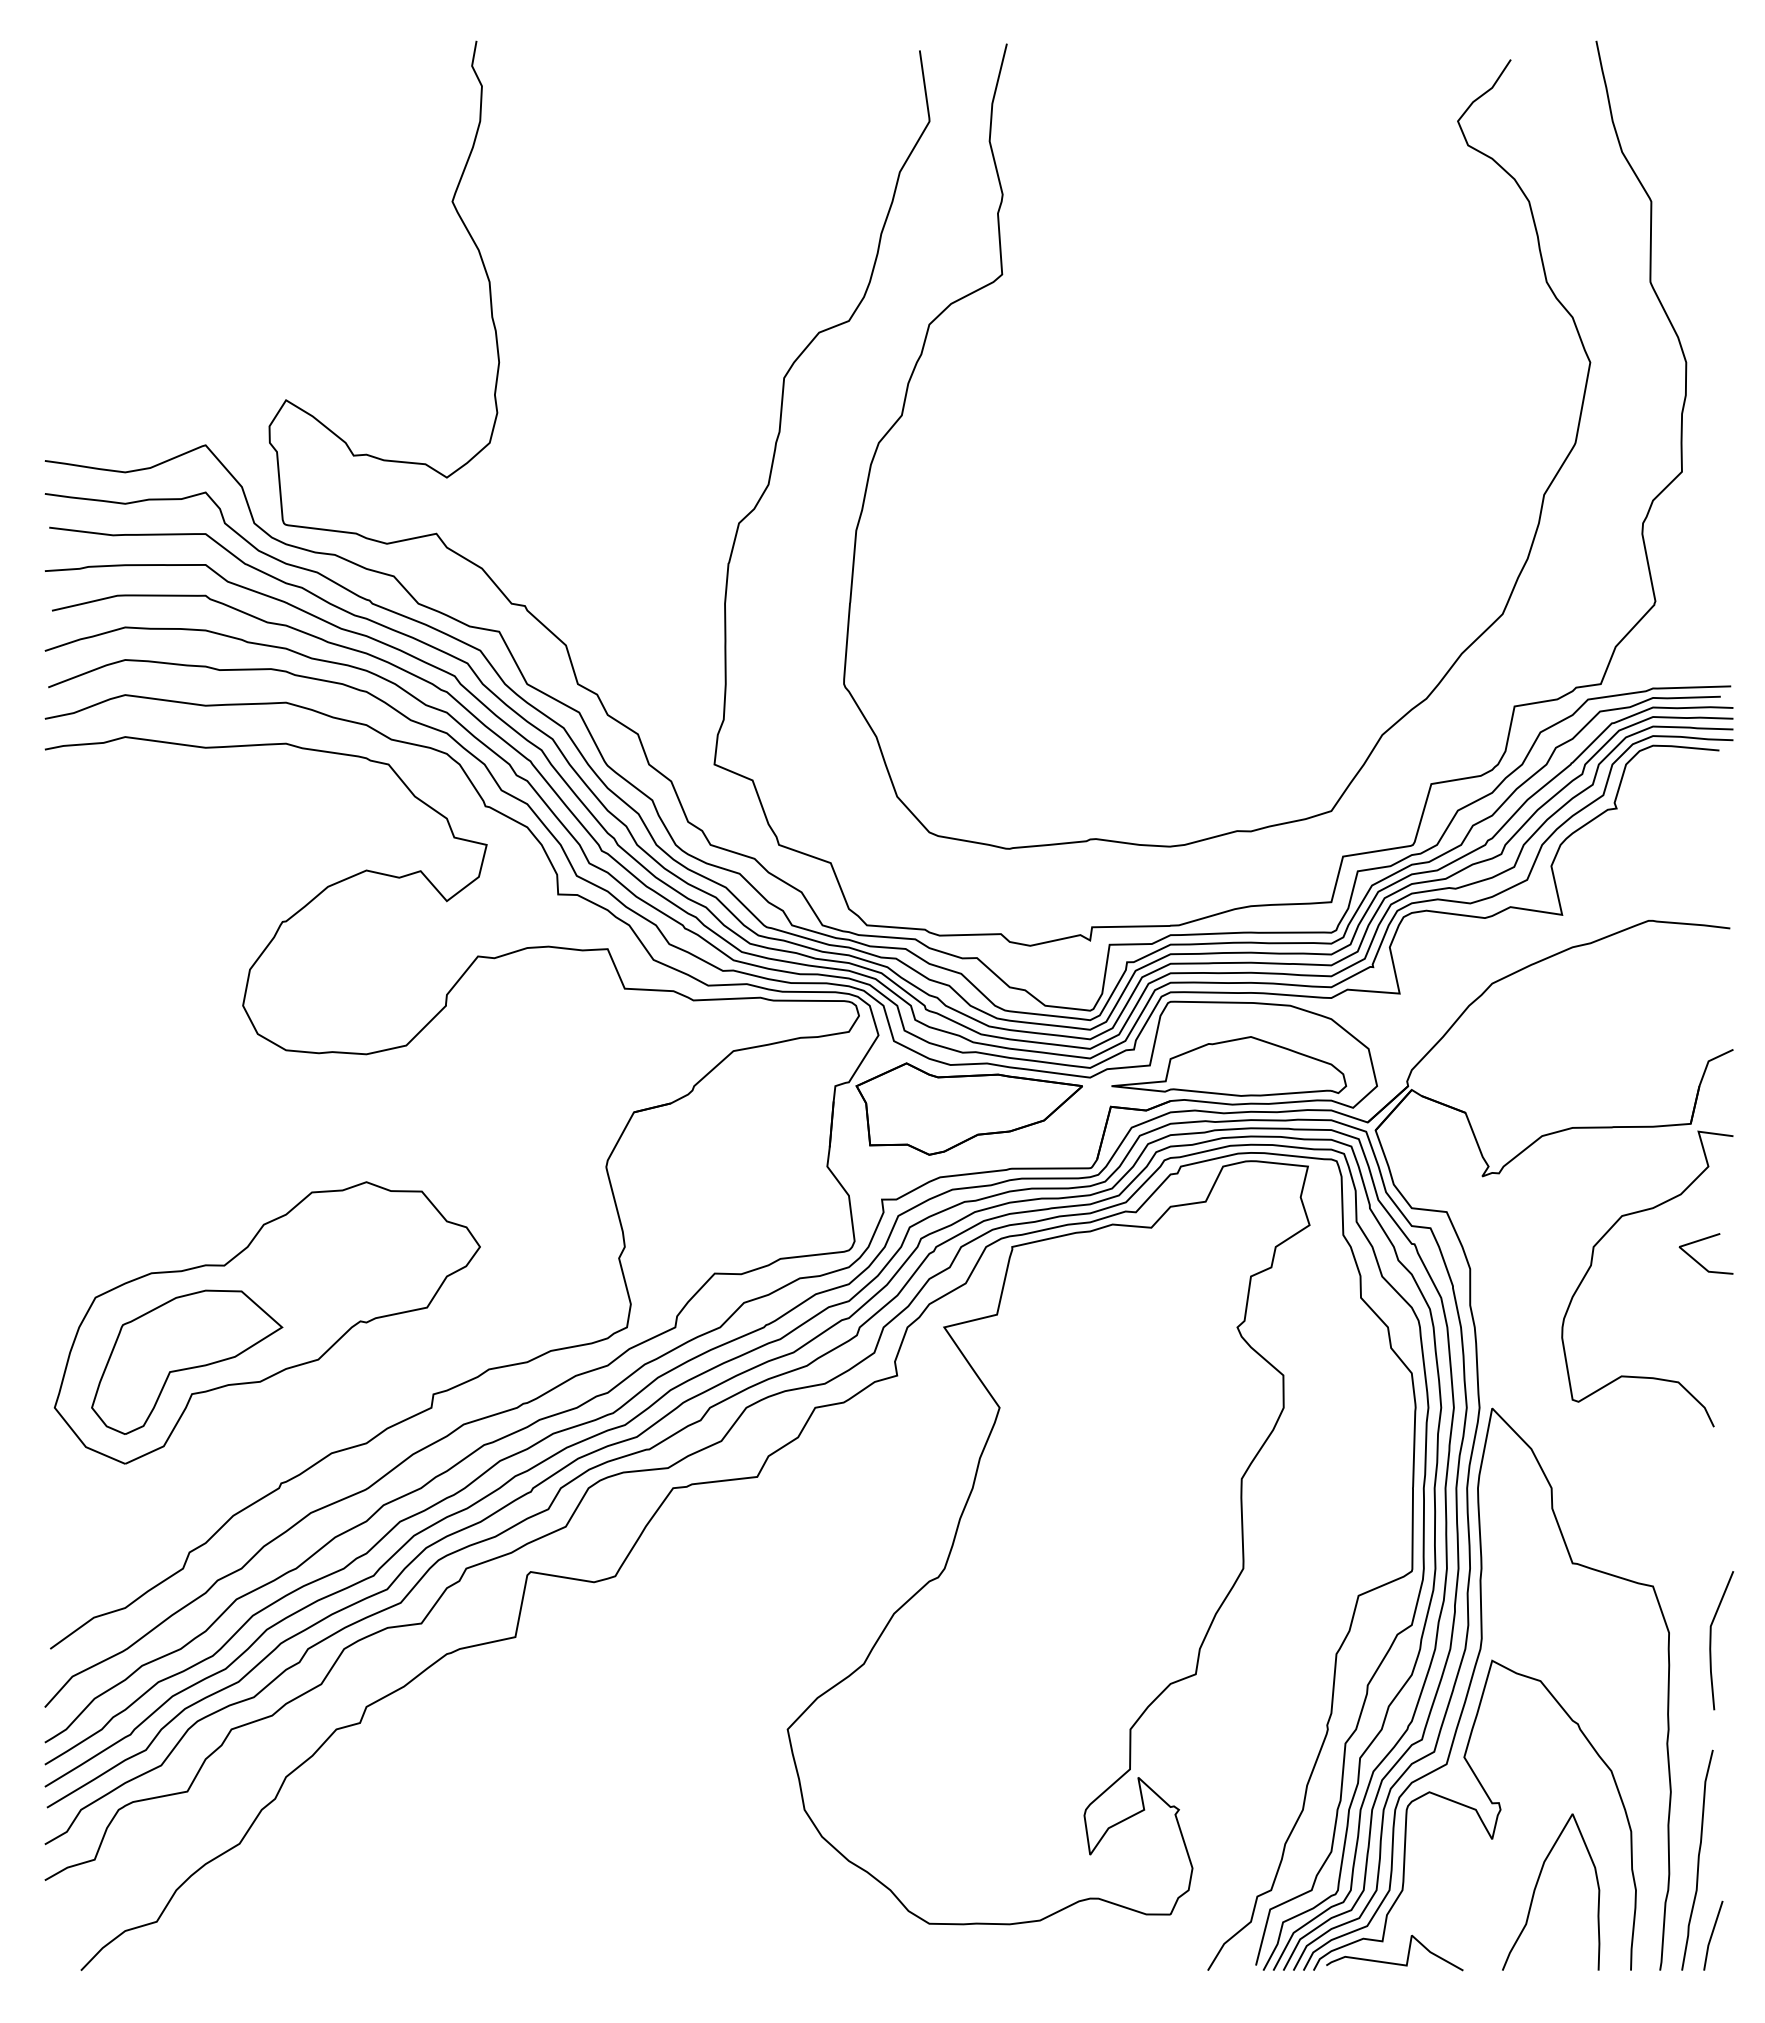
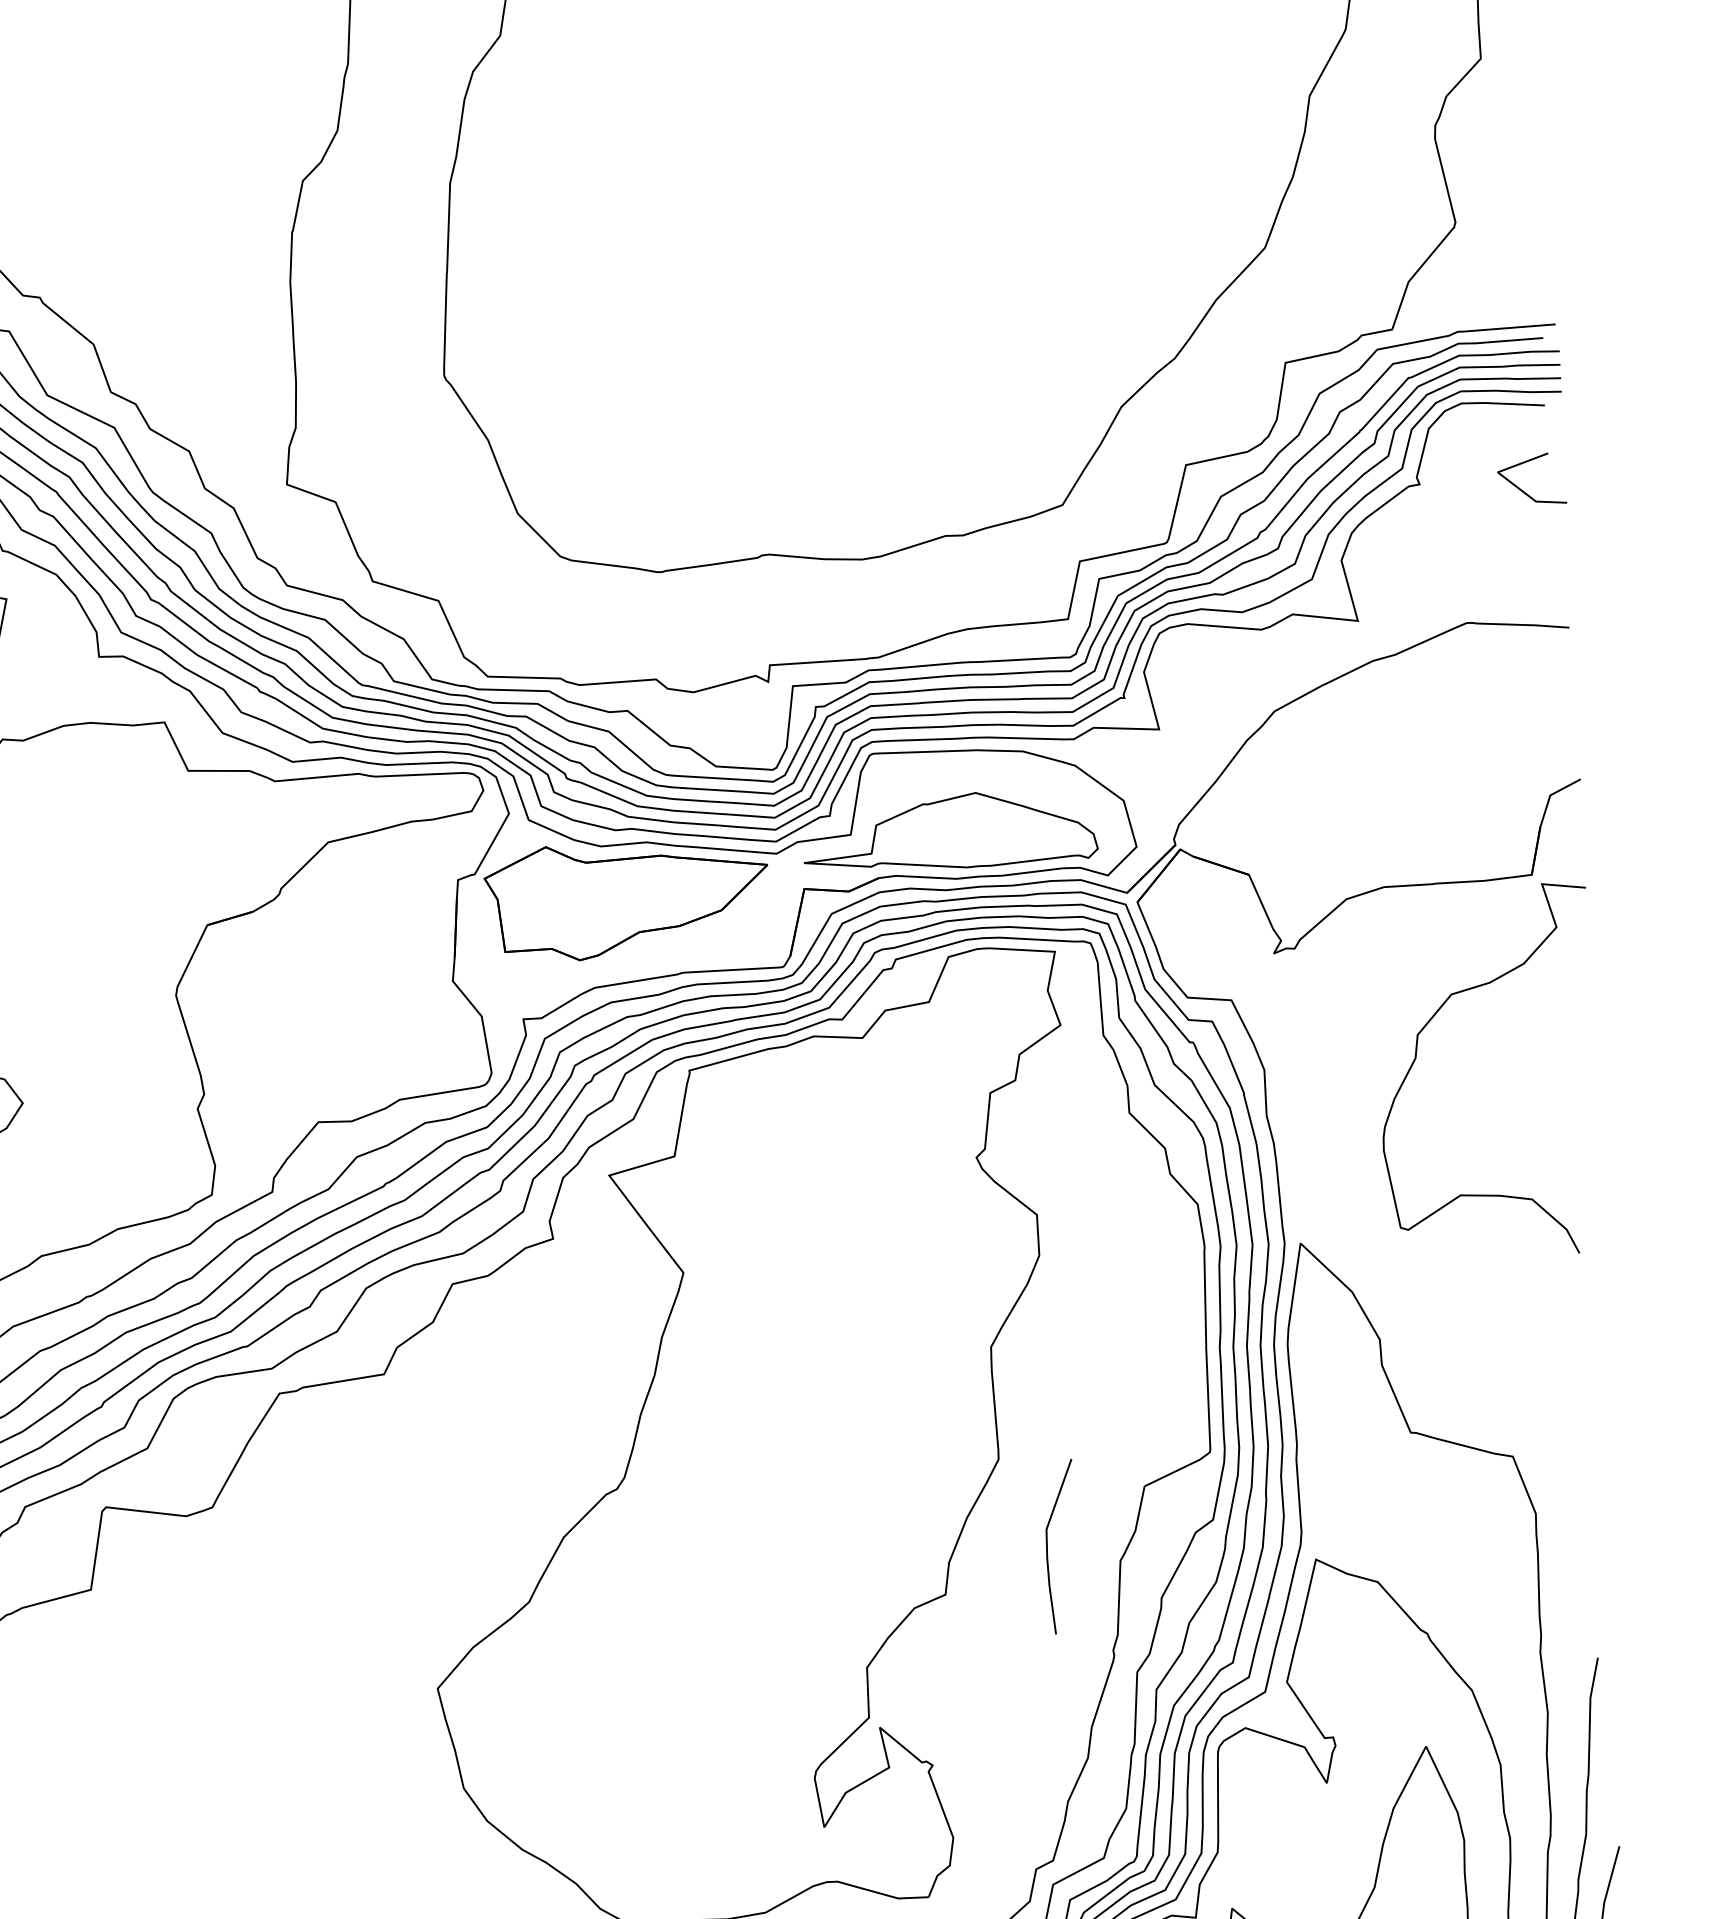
line: (1698, 1261) -> (1522, 489), moved
line: (1711, 1640) -> (1048, 1547), moved

